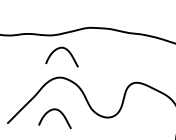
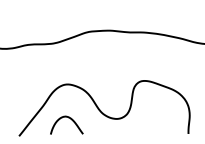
curve: (65, 49) -> (68, 56), removed

